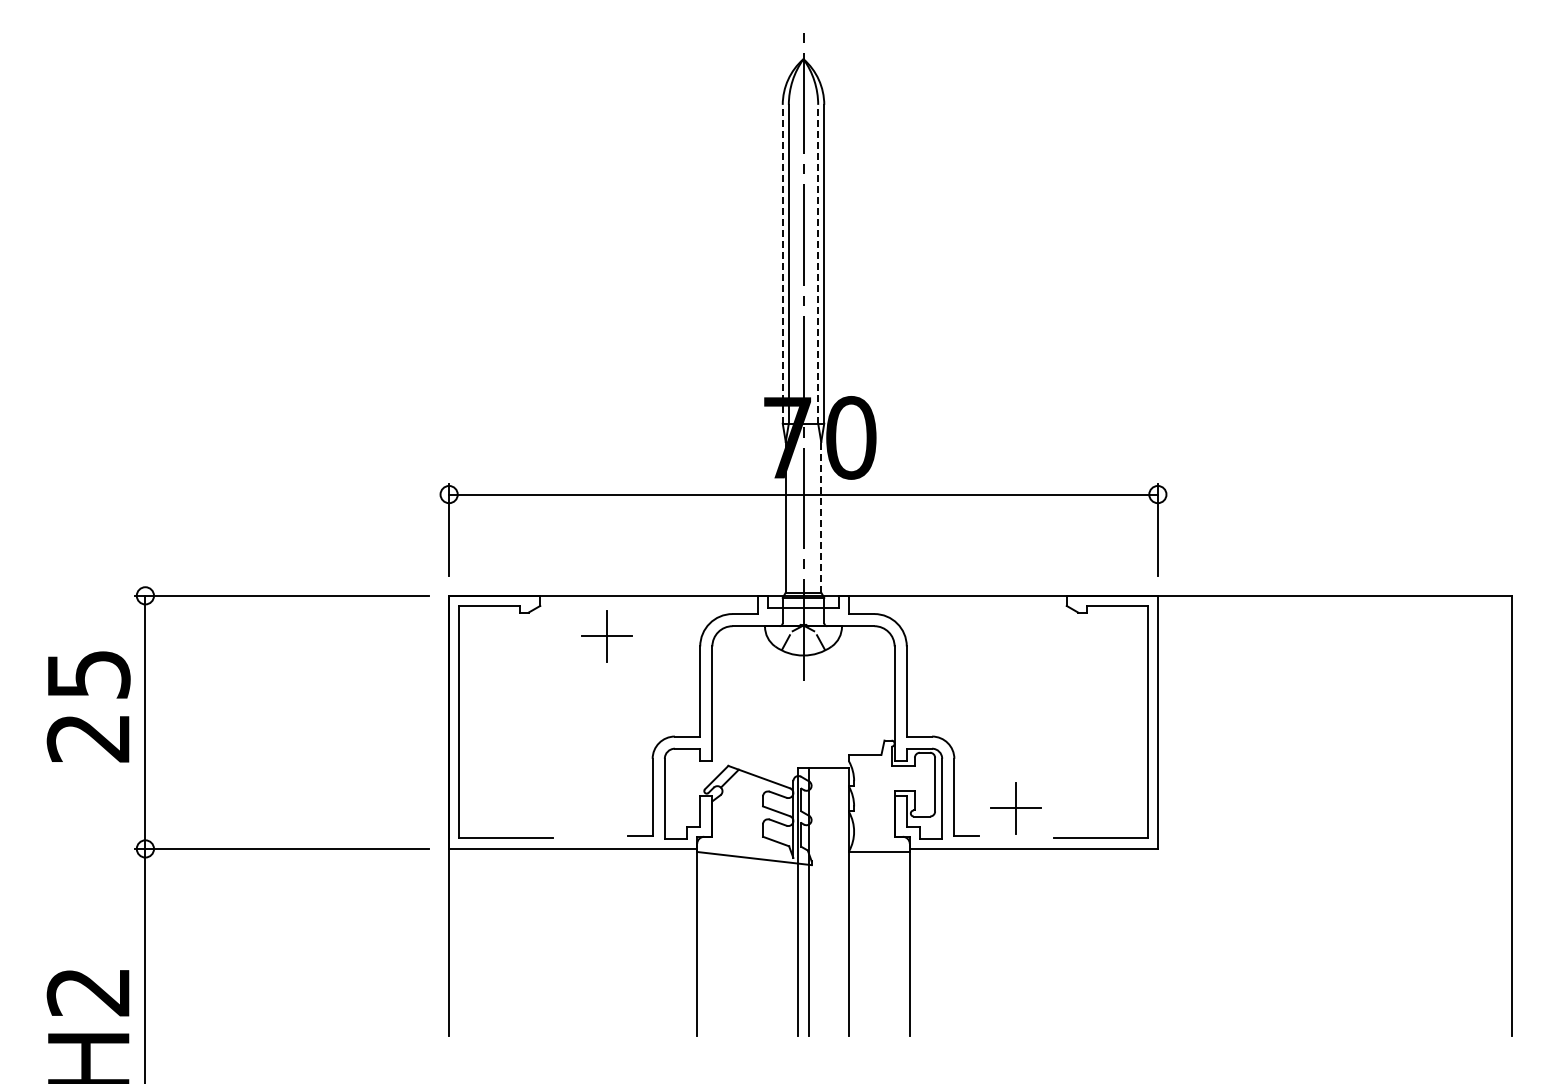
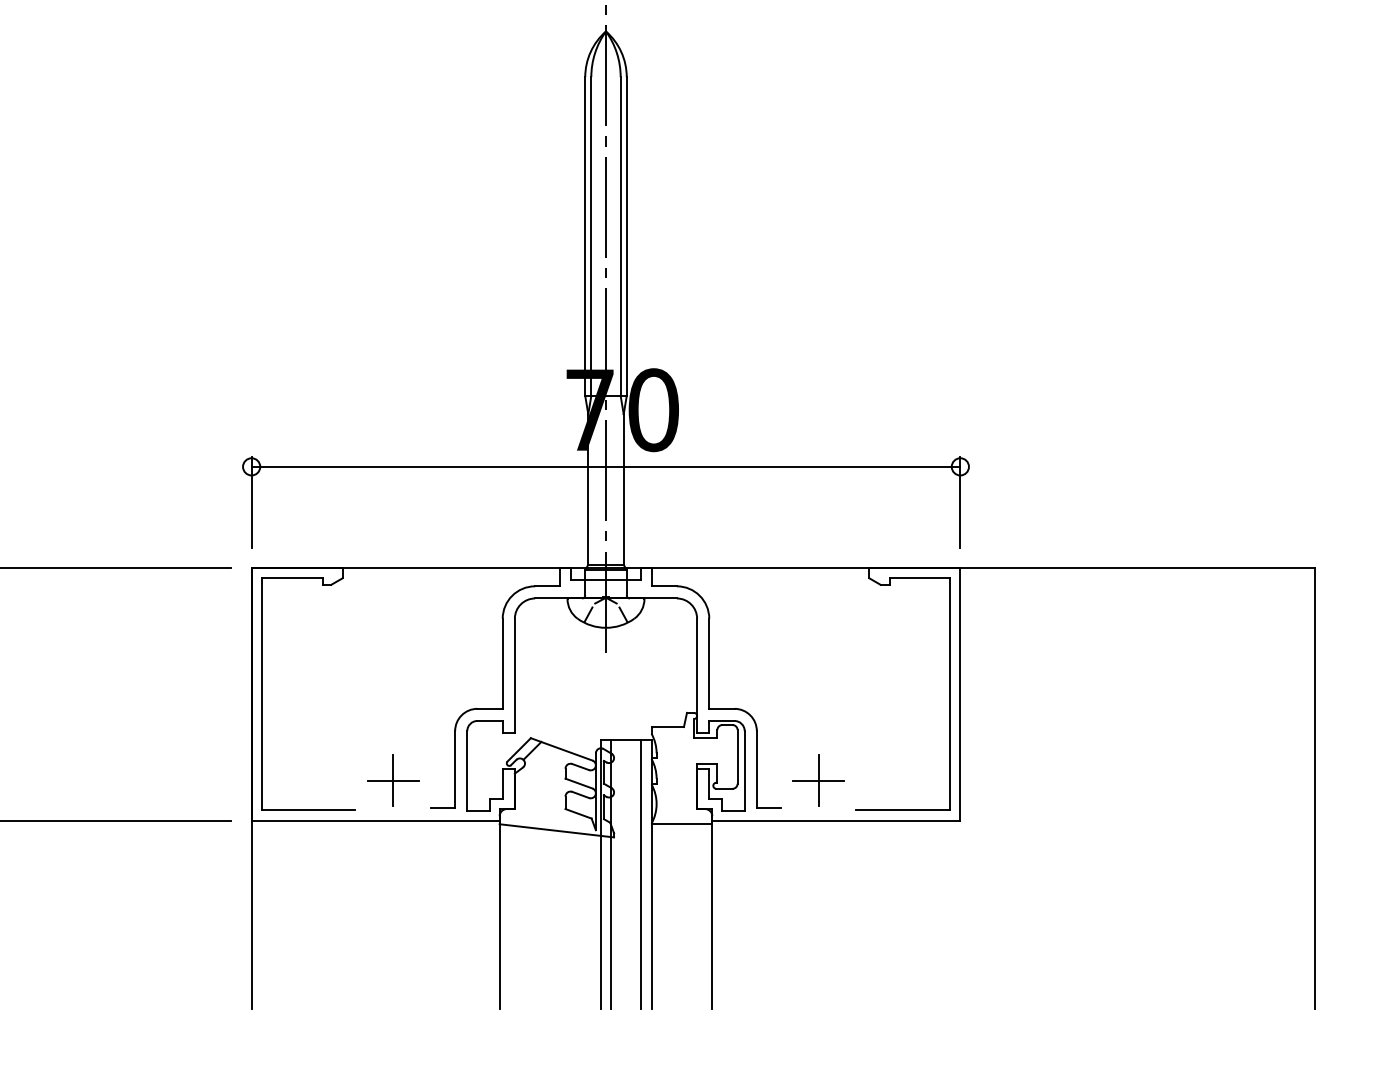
line: (782, 263) -> (584, 235), dashed -> solid
line: (818, 263) -> (620, 235), dashed -> solid
line: (821, 516) -> (623, 488), dashed -> solid
part: (606, 636) -> (392, 780), moved
line: (838, 901) -> (640, 873), added

